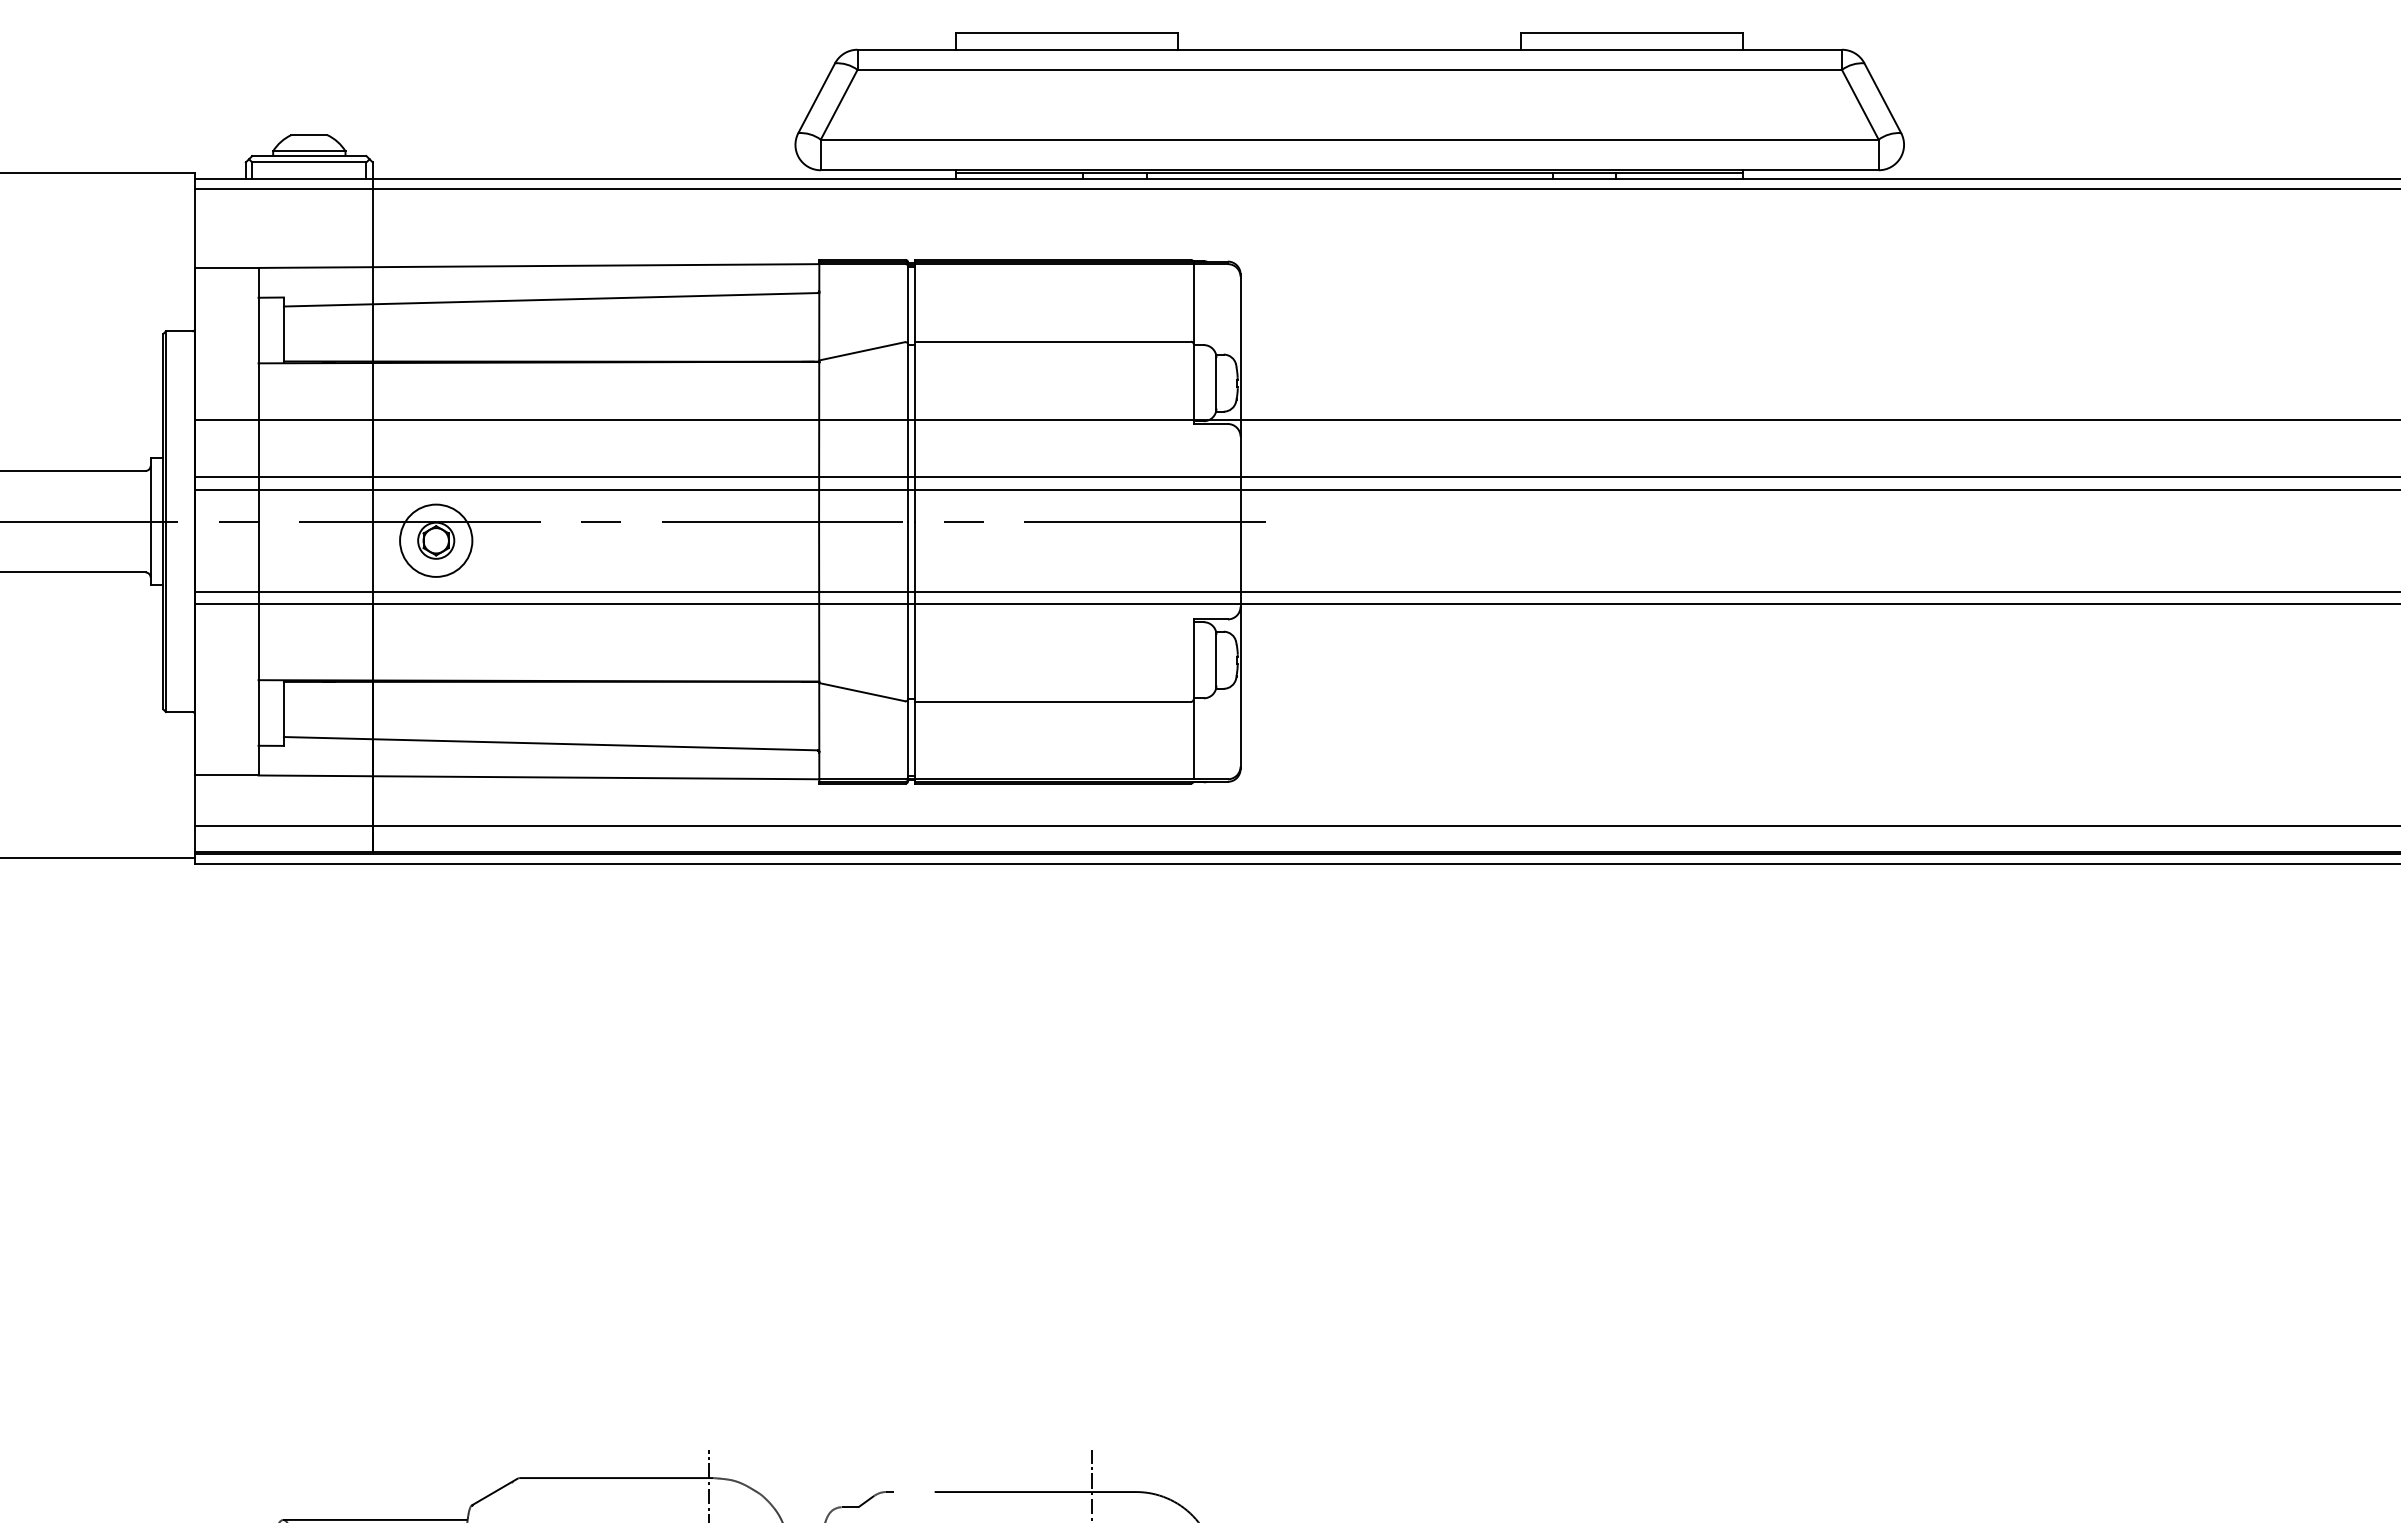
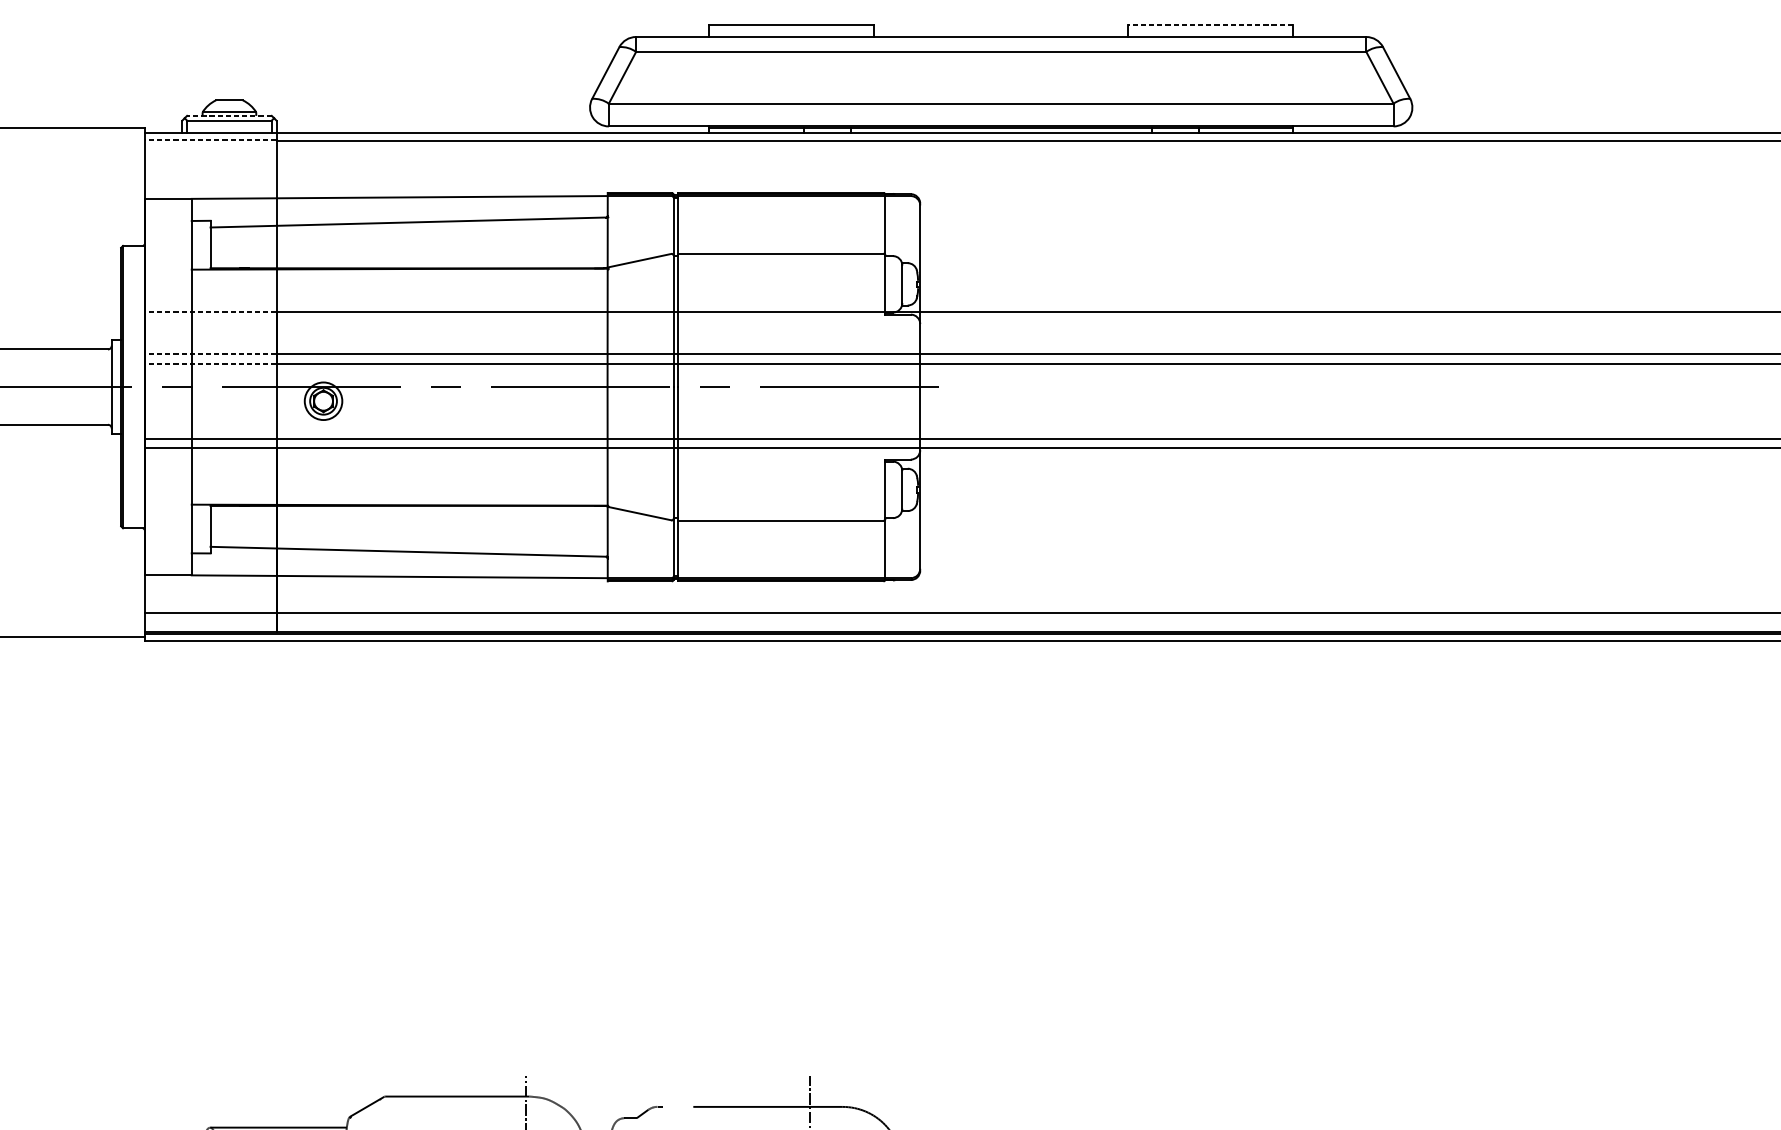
line: (1631, 33) -> (1210, 24), solid -> dashed
line: (308, 156) -> (228, 116), solid -> dashed
line: (283, 189) -> (210, 140), solid -> dashed
line: (283, 420) -> (210, 312), solid -> dashed
line: (283, 477) -> (210, 354), solid -> dashed
line: (283, 490) -> (210, 363), solid -> dashed
circle: (436, 540) -> (323, 401), size x0.7

